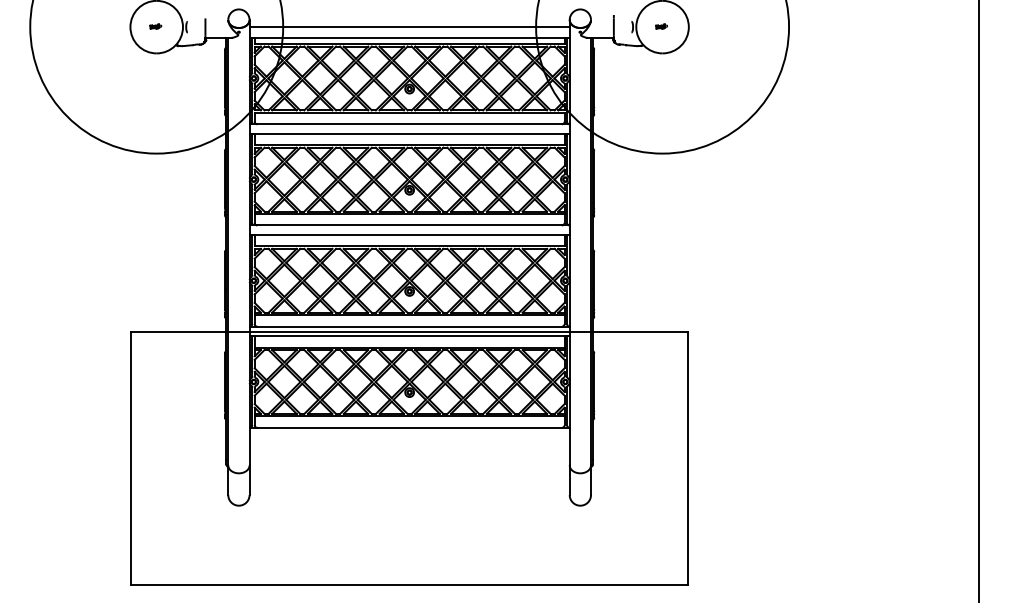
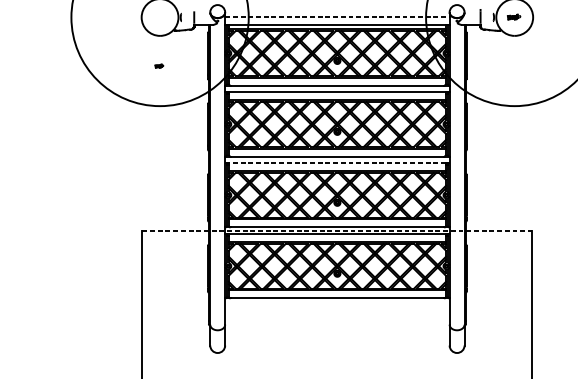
part: (155, 26) -> (159, 66), moved
line: (410, 26) -> (338, 17), solid -> dashed
part: (661, 26) -> (513, 17), size x1.6
line: (410, 234) -> (338, 162), solid -> dashed
line: (410, 331) -> (338, 230), solid -> dashed

